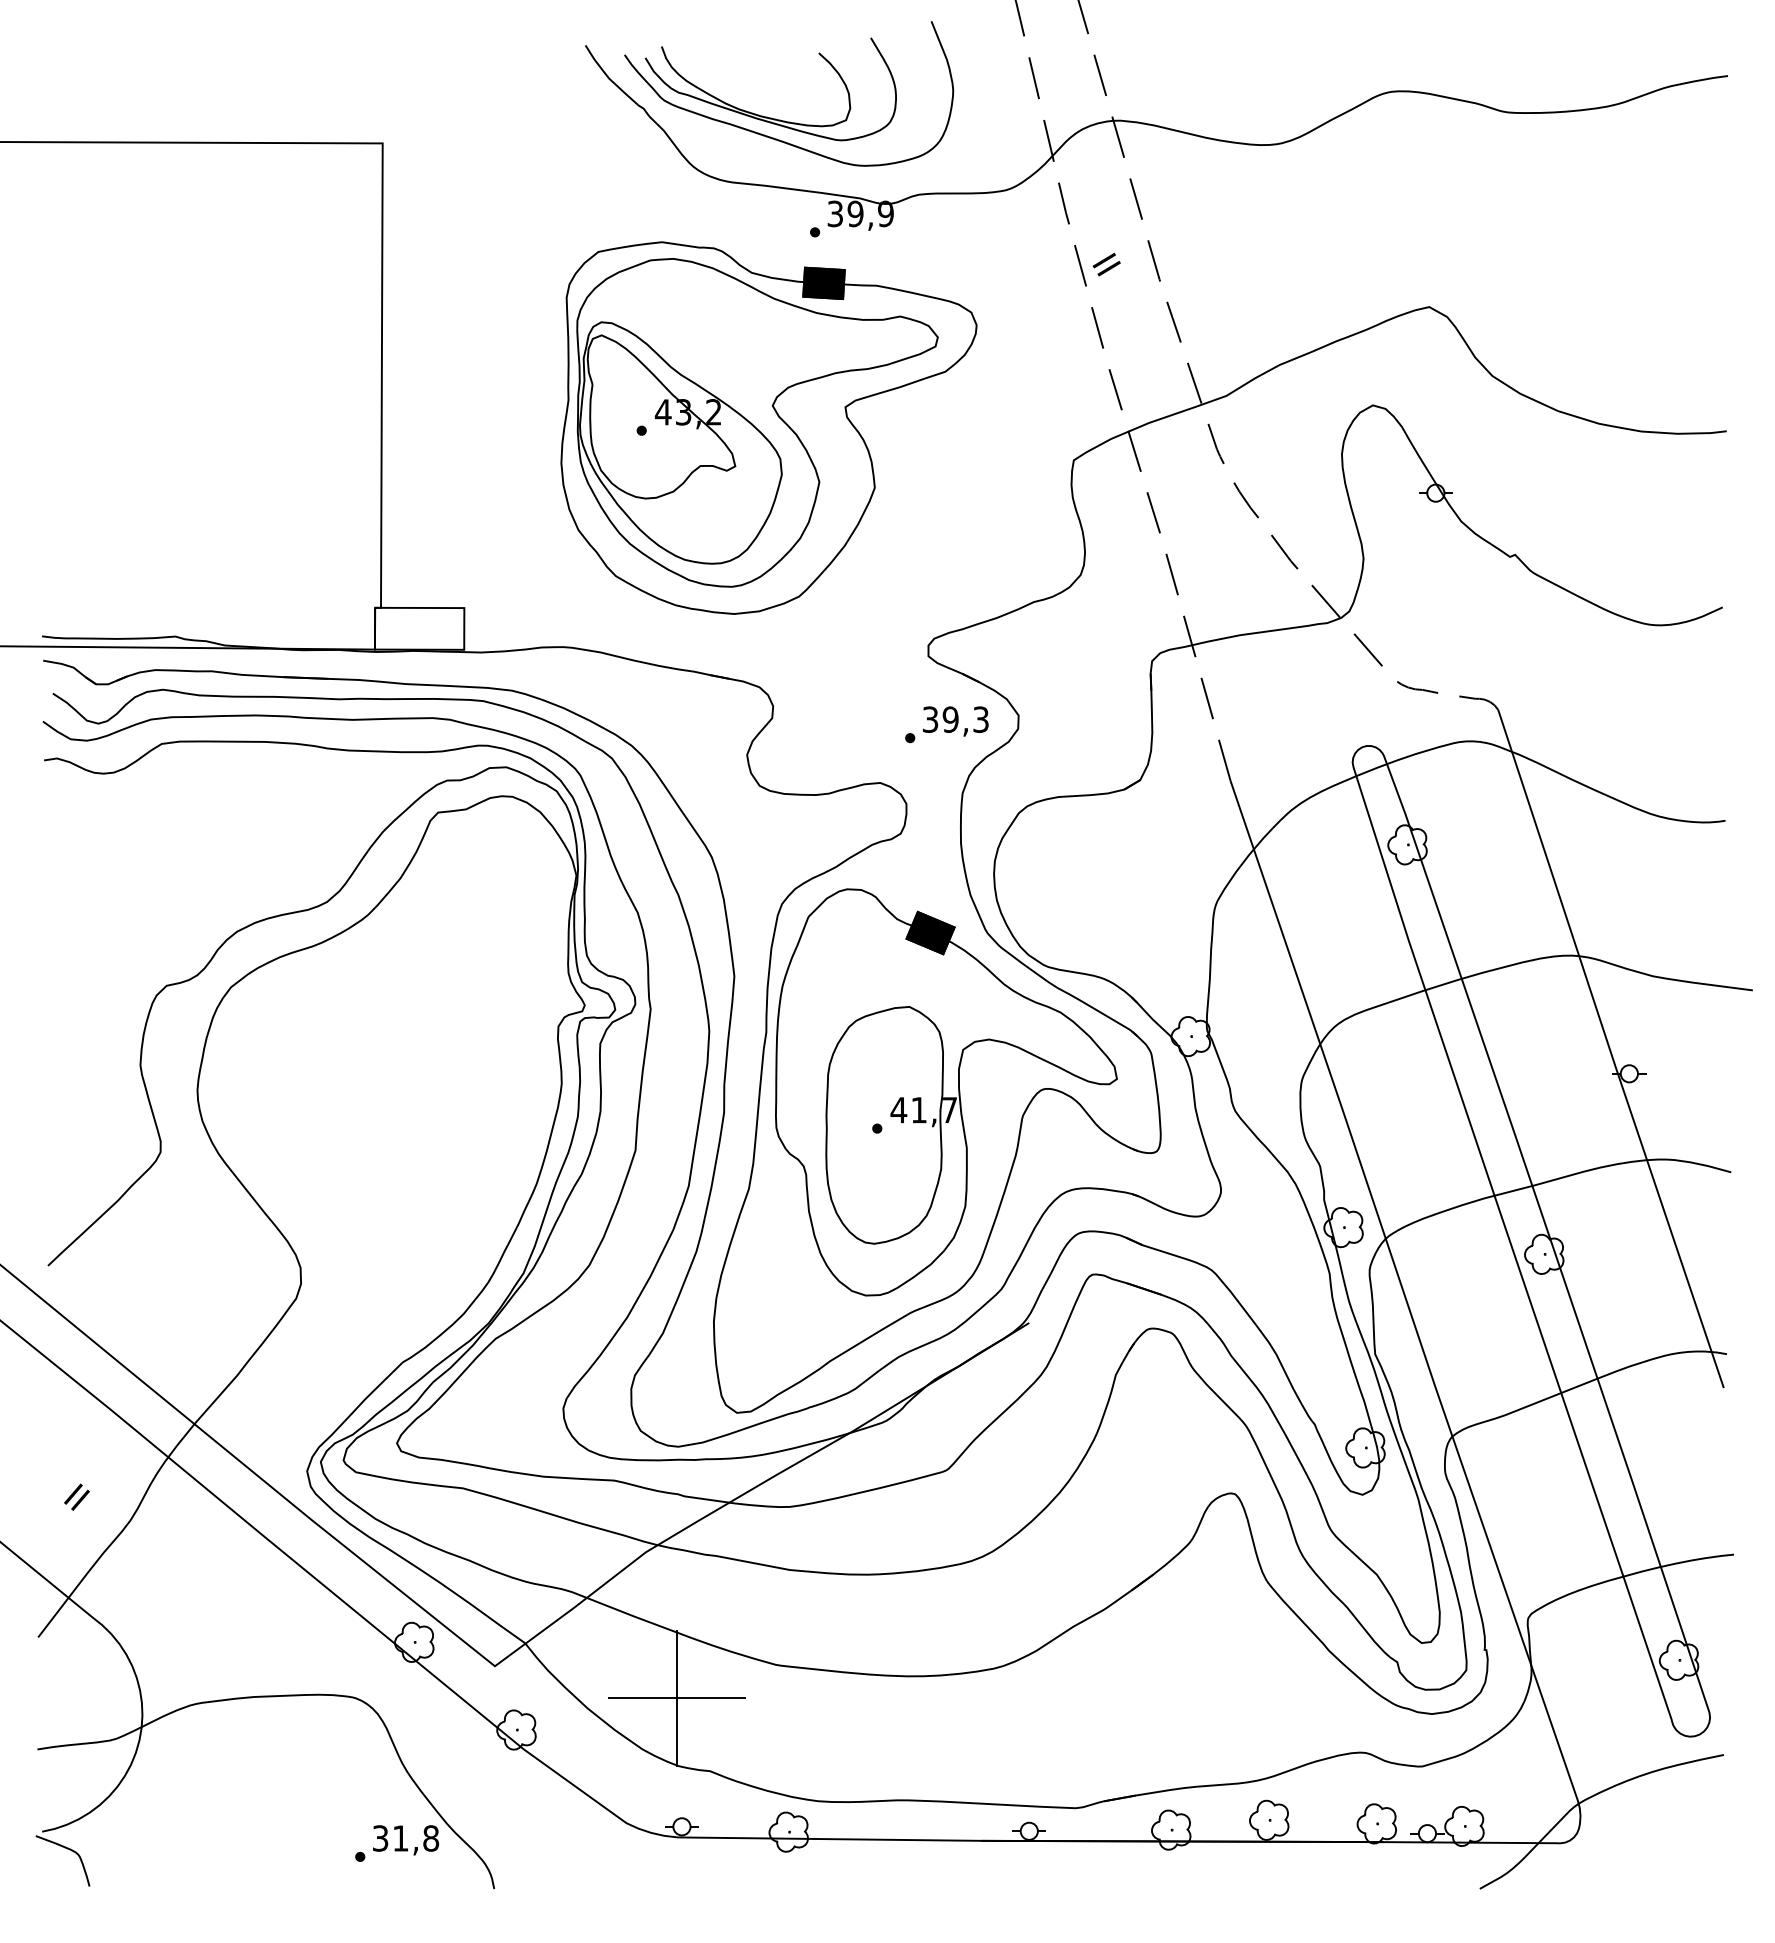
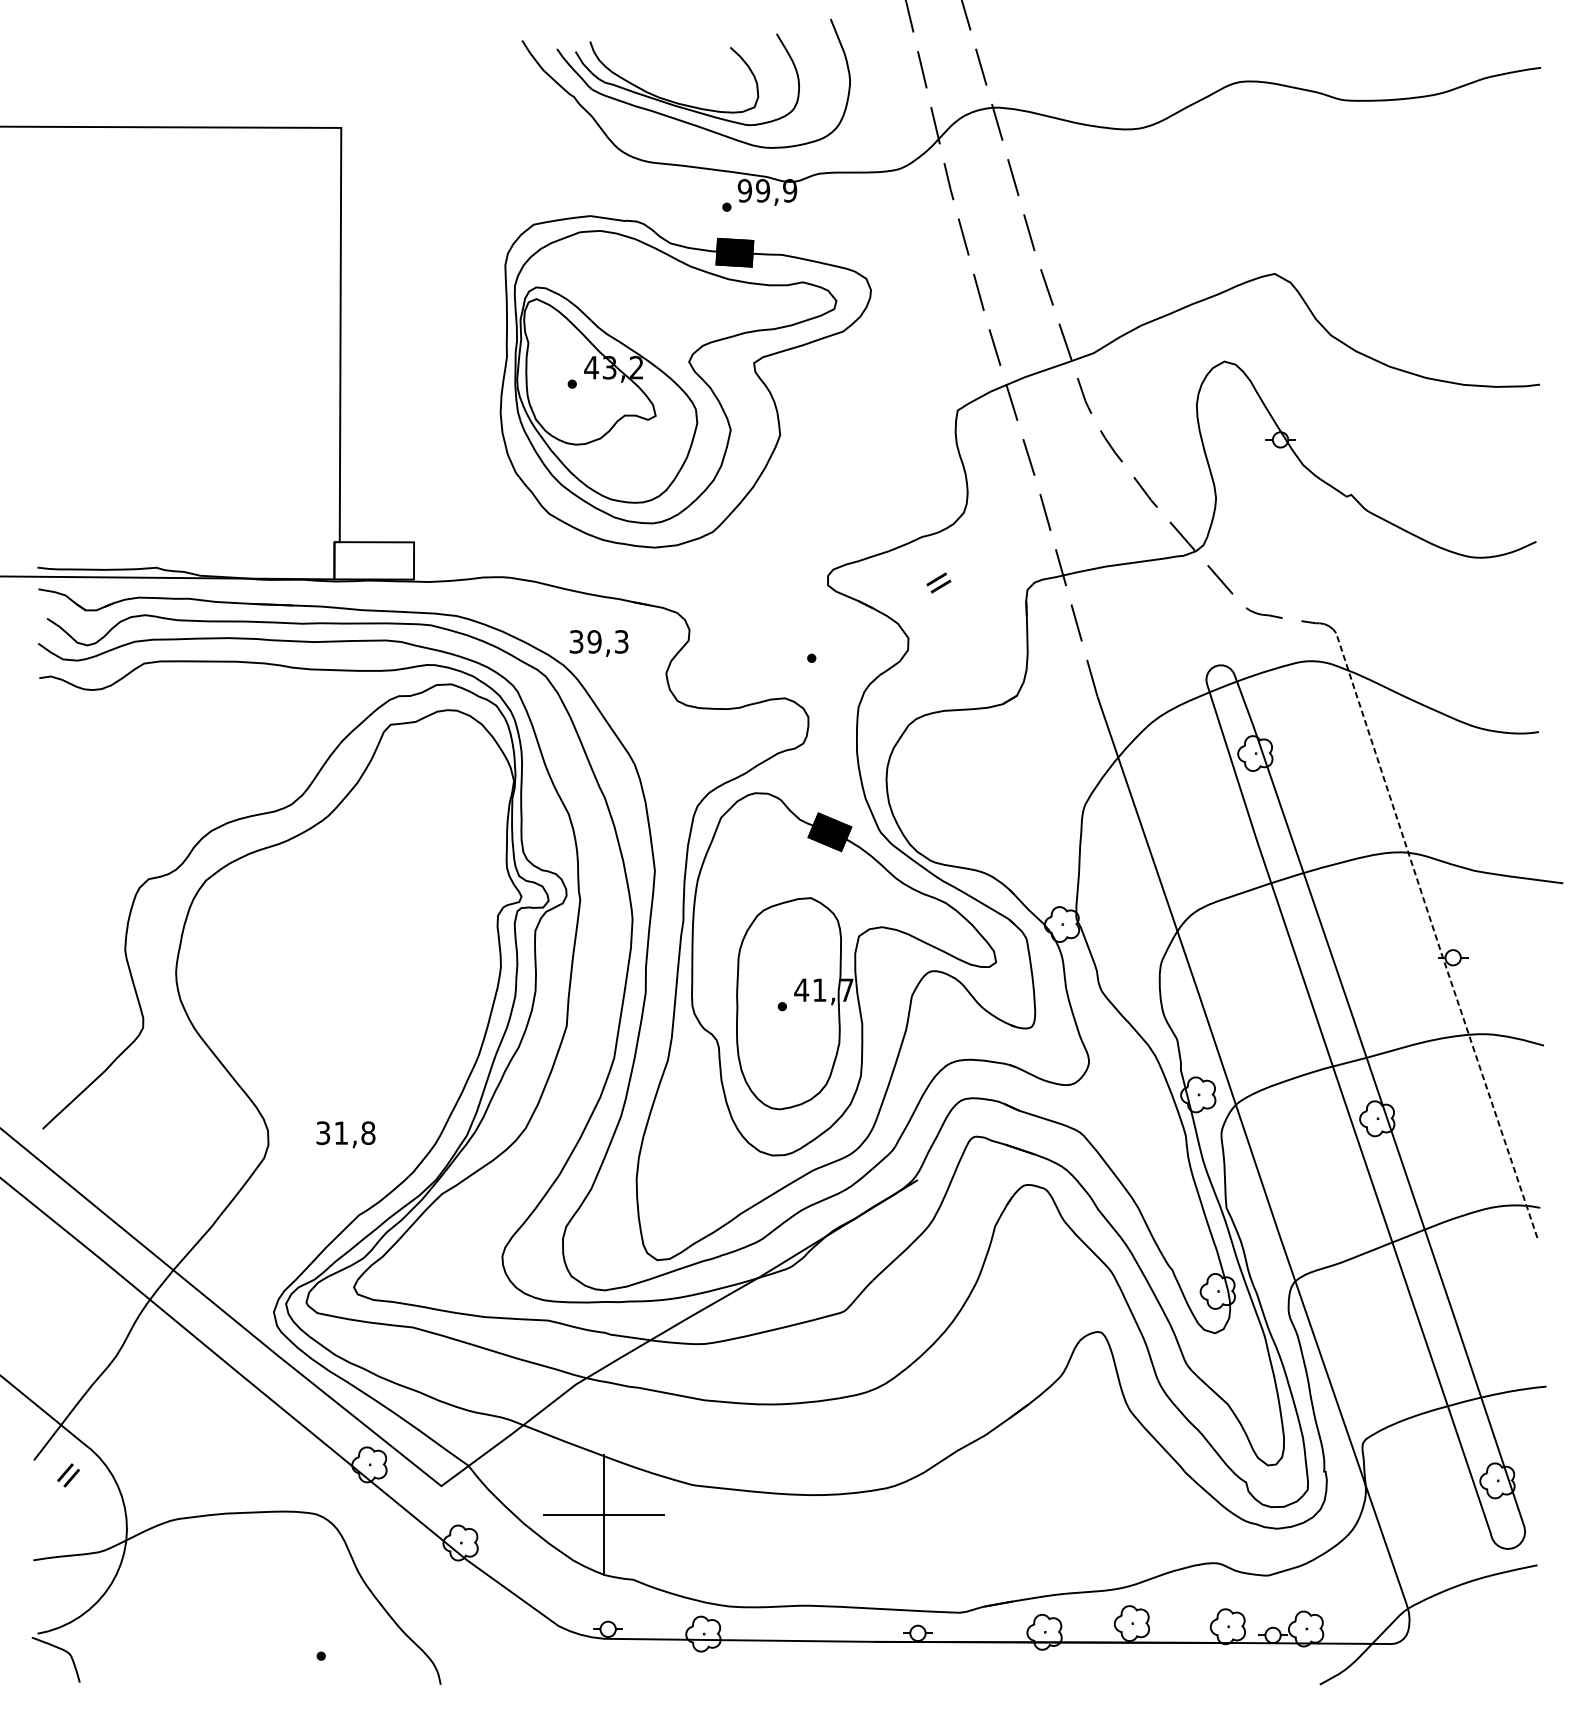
text: (835, 213) -> (745, 190), 39,9 -> 99,9
text: (1106, 264) -> (938, 582), moved
text: (955, 721) -> (598, 643), moved
line: (1609, 1049) -> (1435, 936), solid -> dashed
text: (76, 1496) -> (68, 1474), moved
text: (406, 1840) -> (346, 1134), moved

